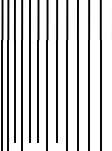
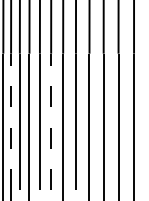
line: (8, 91) -> (11, 121), solid -> dashed
line: (38, 91) -> (51, 121), solid -> dashed

